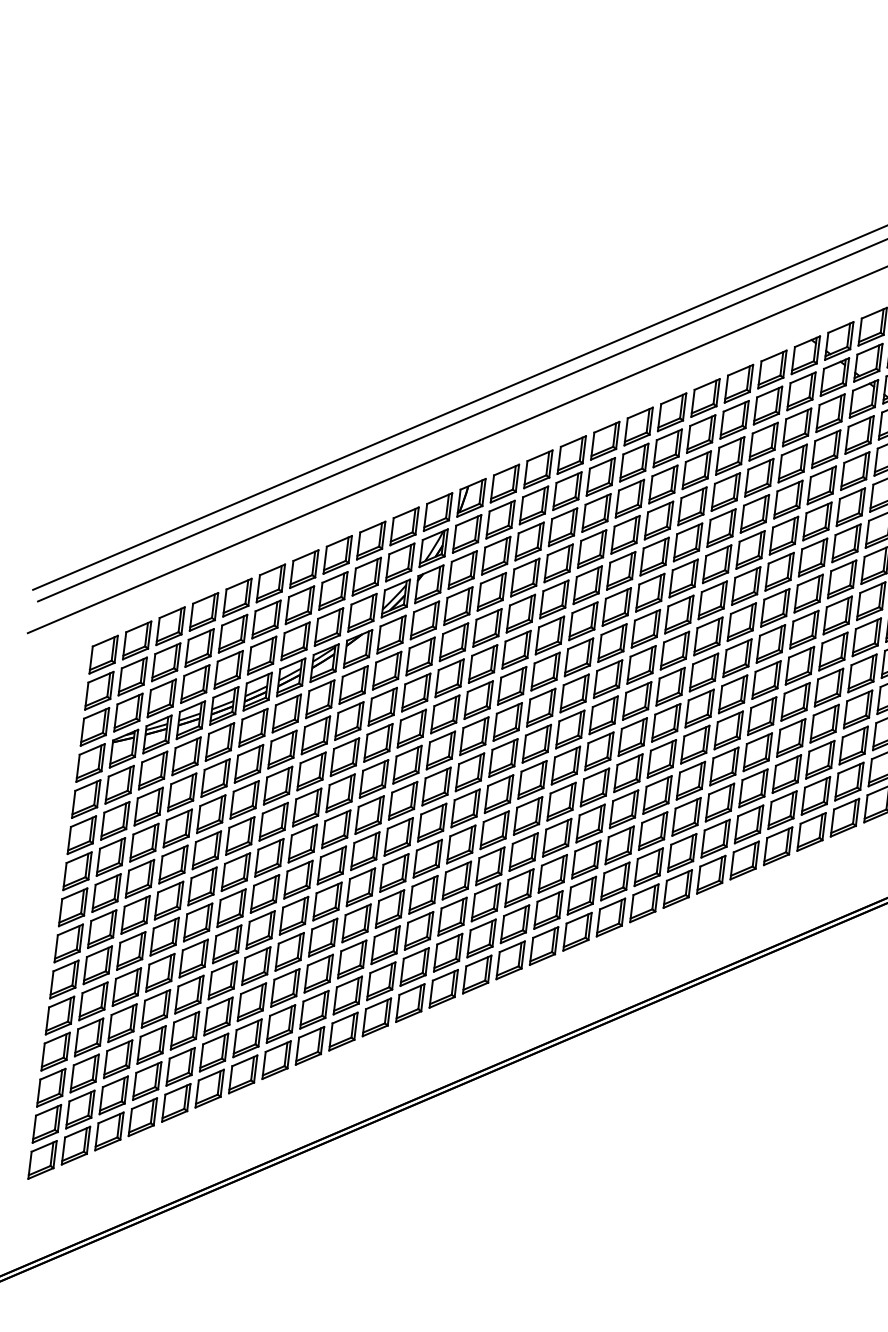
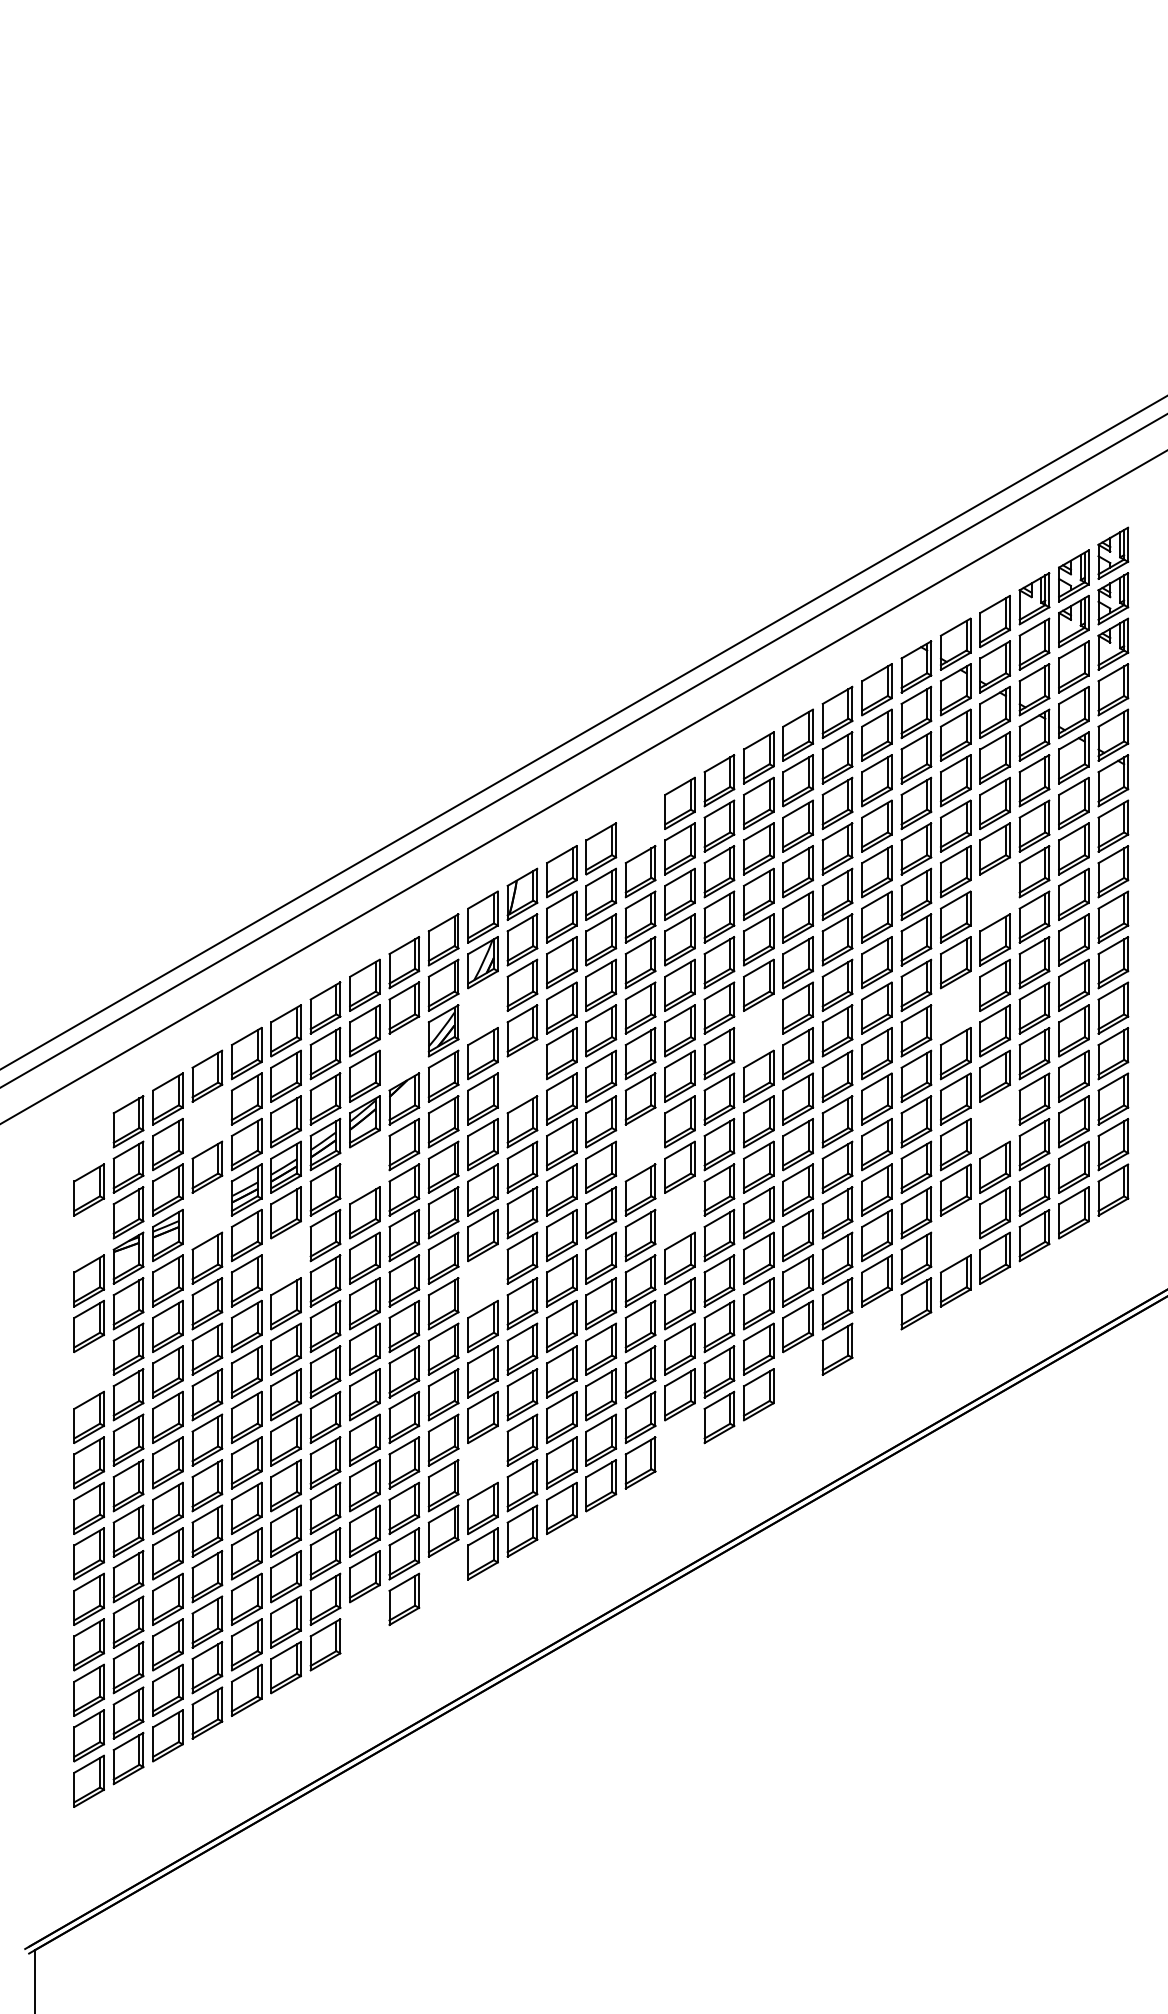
part: (571, 454) -> (640, 825), removed
part: (846, 542) -> (994, 893), removed
part: (428, 583) -> (482, 1007), removed
part: (362, 612) -> (404, 1053), removed
part: (645, 628) -> (758, 1030), removed
part: (804, 629) -> (955, 1007), removed
part: (454, 641) -> (522, 1075), removed
part: (199, 647) -> (207, 1121), removed
part: (103, 654) -> (88, 1144), removed
part: (320, 698) -> (364, 1166), removed
part: (541, 707) -> (640, 1144), removed
part: (191, 720) -> (207, 1212), removed
part: (824, 723) -> (994, 1121), removed
part: (94, 726) -> (88, 1235), removed
part: (248, 763) -> (285, 1257), removed
part: (565, 765) -> (679, 1212), removed
part: (402, 800) -> (482, 1280), removed
part: (782, 810) -> (955, 1235), removed
part: (82, 834) -> (89, 1371), removed
part: (710, 874) -> (876, 1326), removed
part: (644, 902) -> (798, 1371), removed
part: (385, 944) -> (482, 1462), removed
part: (543, 945) -> (679, 1439), removed
part: (343, 1031) -> (443, 1576), removed
part: (276, 1059) -> (364, 1621), removed

